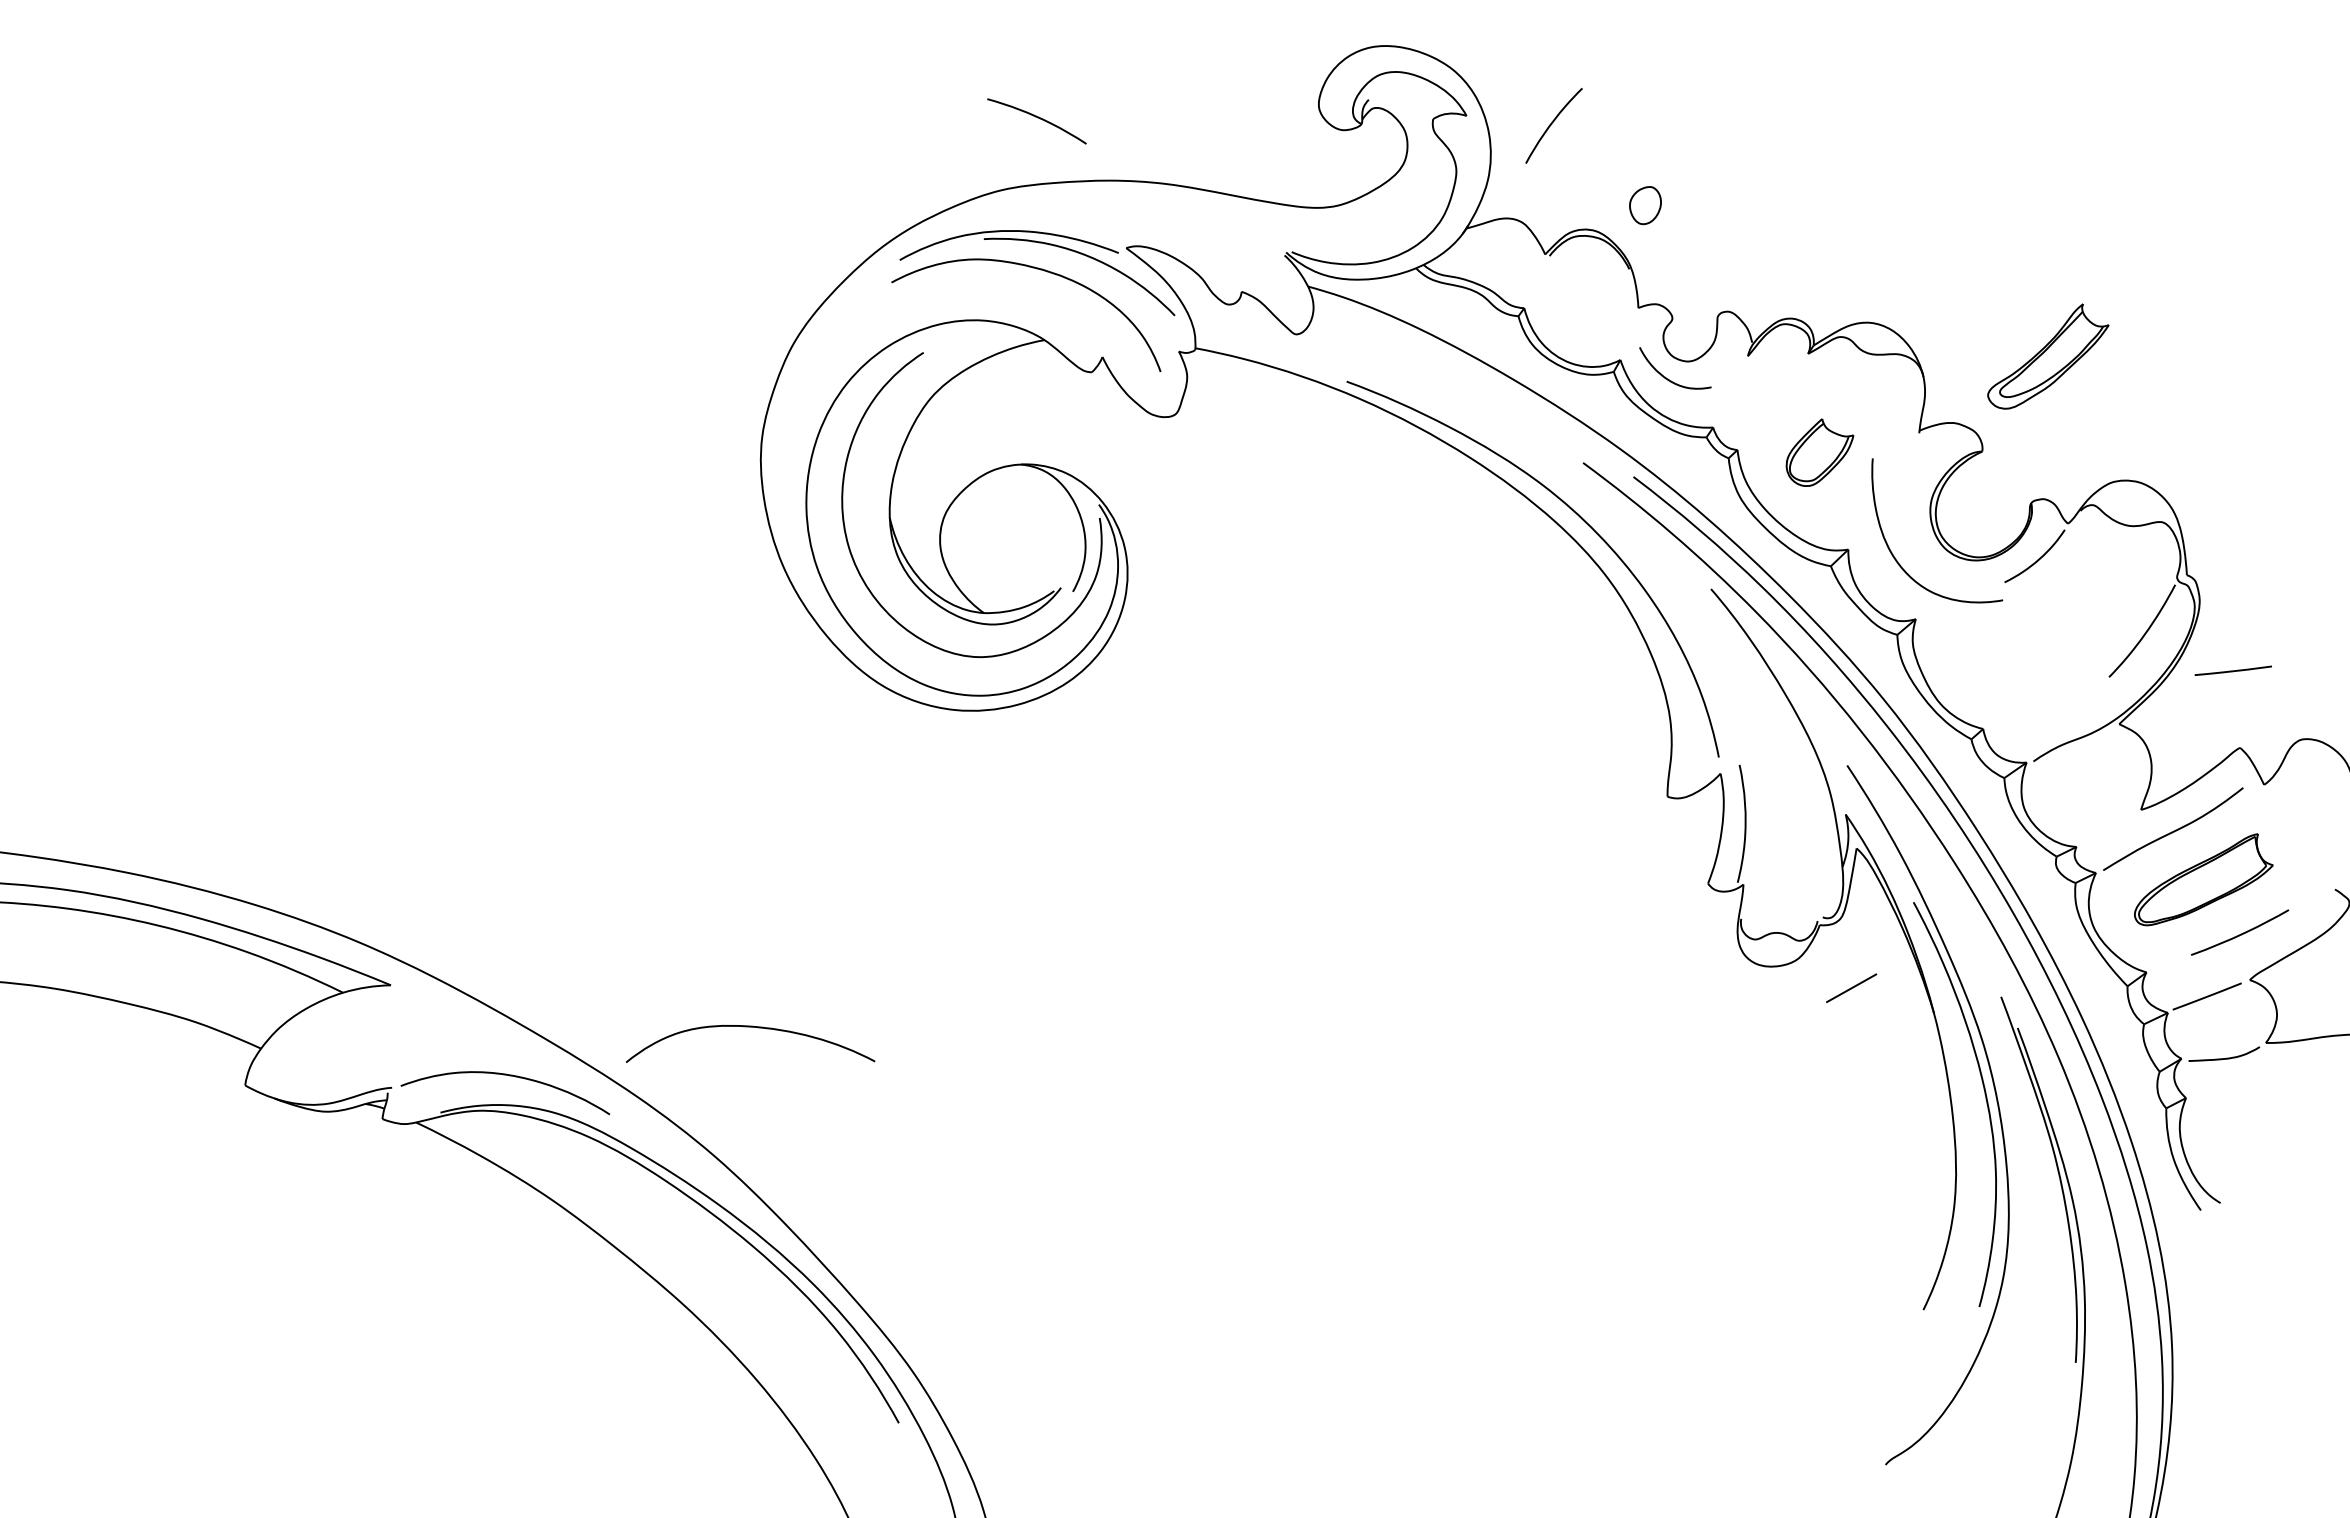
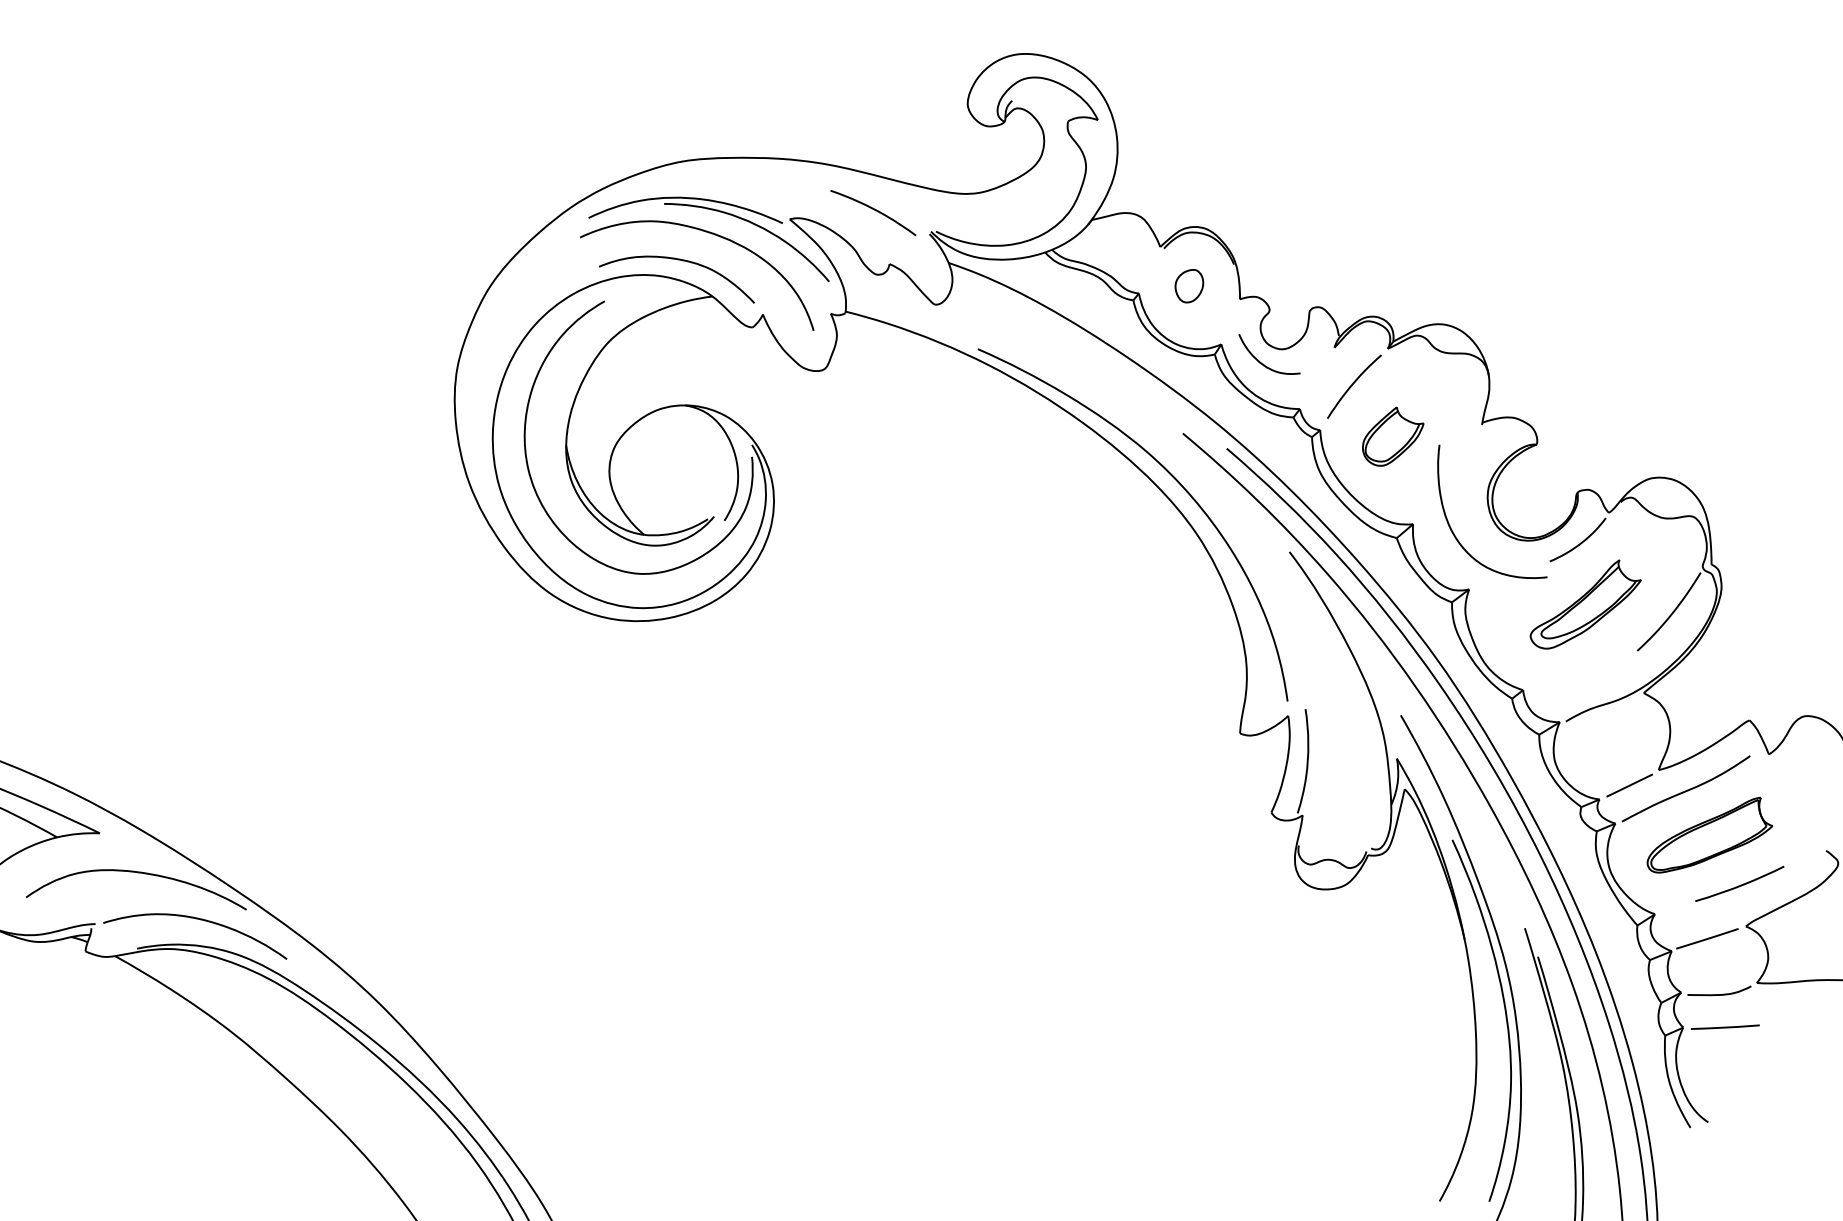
curve: (1037, 118) -> (873, 210), moved
curve: (1552, 124) -> (1353, 385), moved
part: (1645, 205) -> (1189, 286), moved
curve: (1008, 302) -> (682, 261), added
part: (2048, 356) -> (1586, 604), moved
line: (2232, 670) -> (1724, 1026), moved
line: (1851, 987) -> (1629, 784), moved
curve: (750, 1027) -> (138, 873), moved

